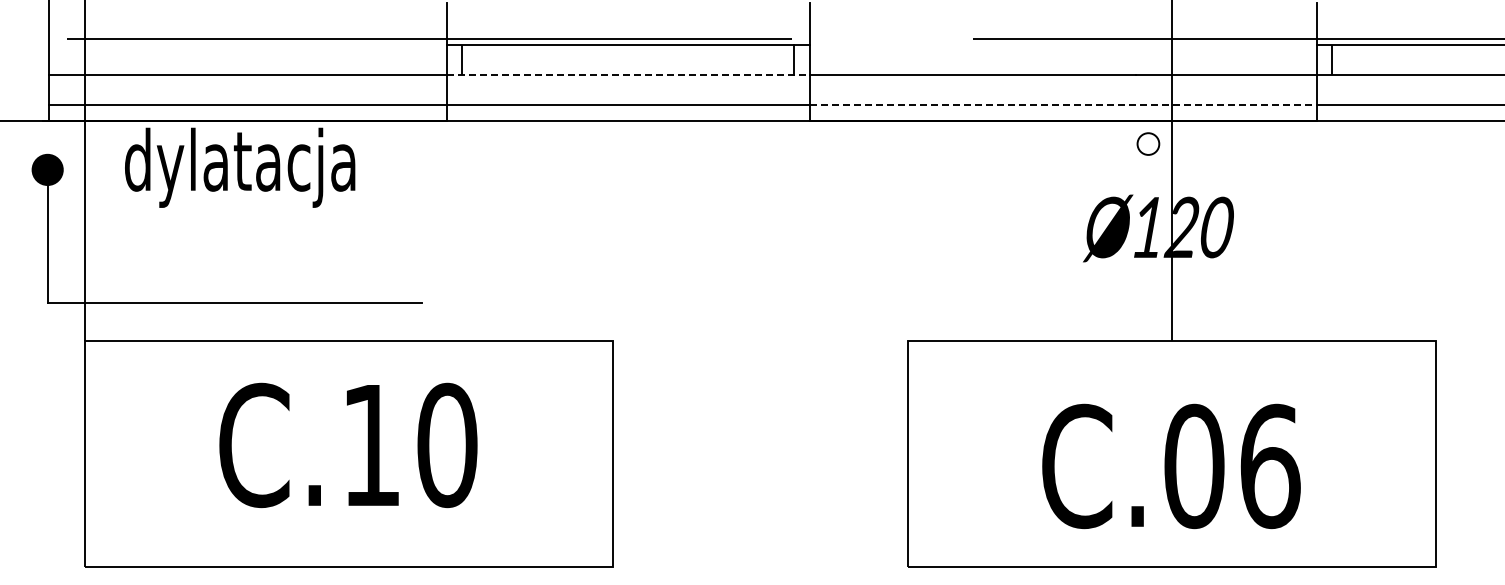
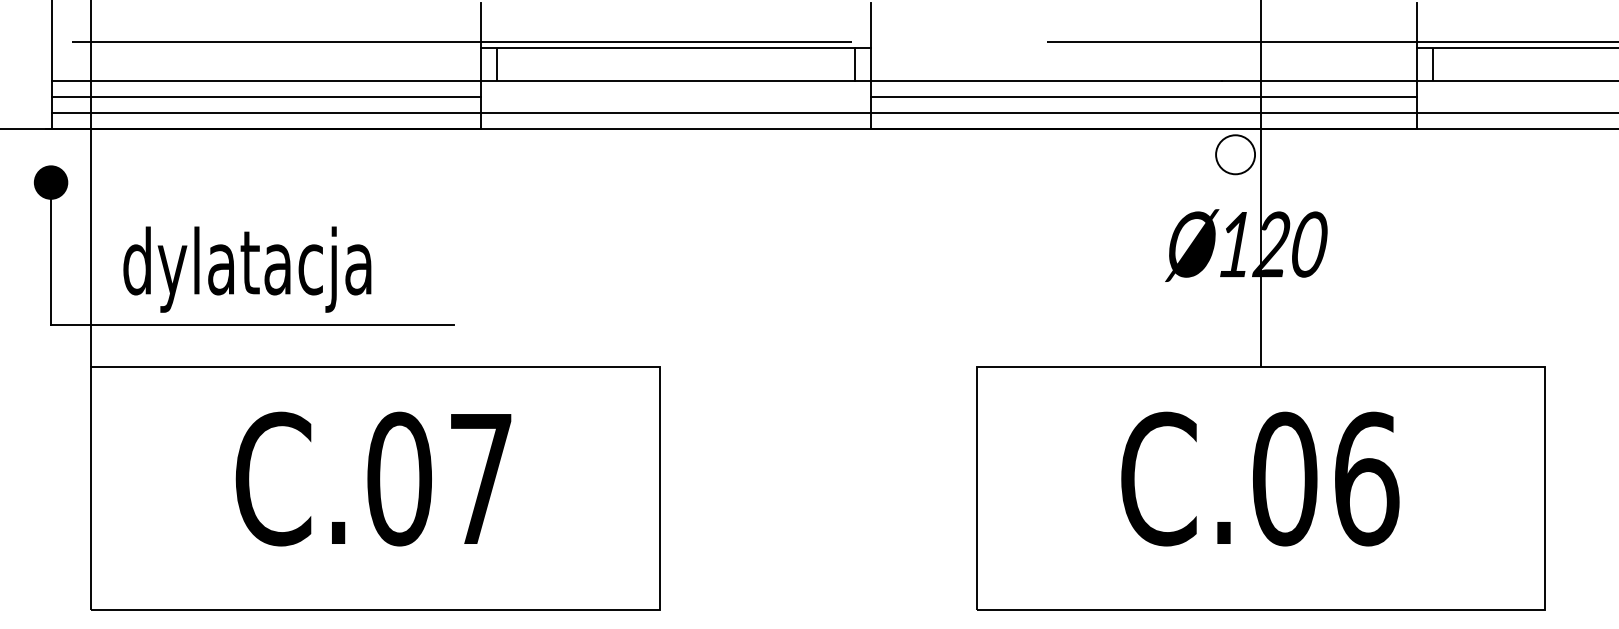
line: (628, 75) -> (676, 80), dashed -> solid
line: (247, 90) -> (266, 97), added
line: (1062, 90) -> (1143, 97), added
line: (1063, 105) -> (1144, 113), dashed -> solid
circle: (1148, 143) -> (1235, 154), size x1.67
text: (240, 167) -> (247, 269), moved
text: (409, 445) -> (440, 479), C.10 -> C.07
text: (1171, 466) -> (1260, 479), moved

